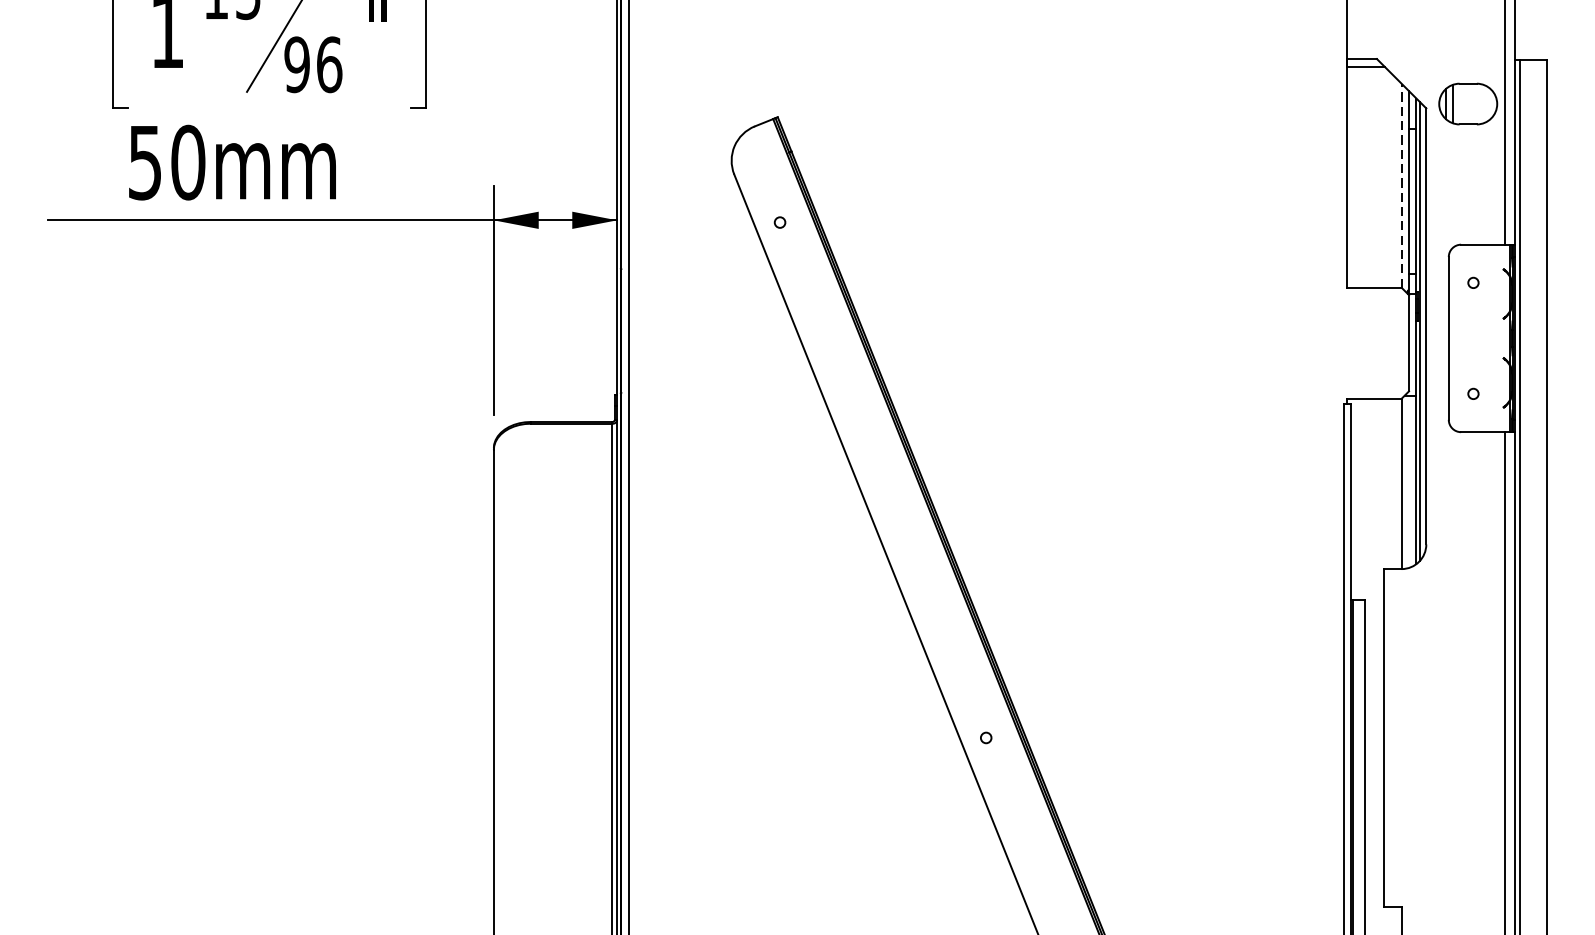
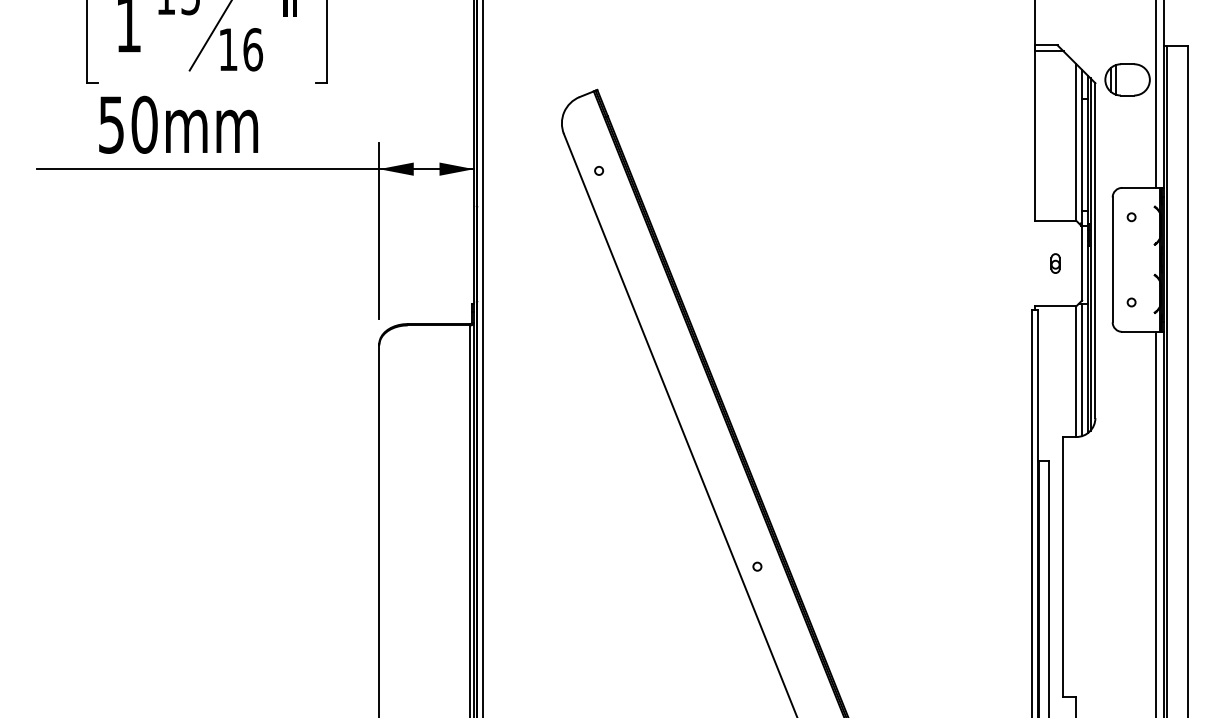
text: (296, 64) -> (227, 49), 96 -> 16
line: (1401, 185) -> (1076, 142), dashed -> solid
part: (1374, 343) -> (1055, 263), added
line: (1409, 481) -> (1082, 369), added

